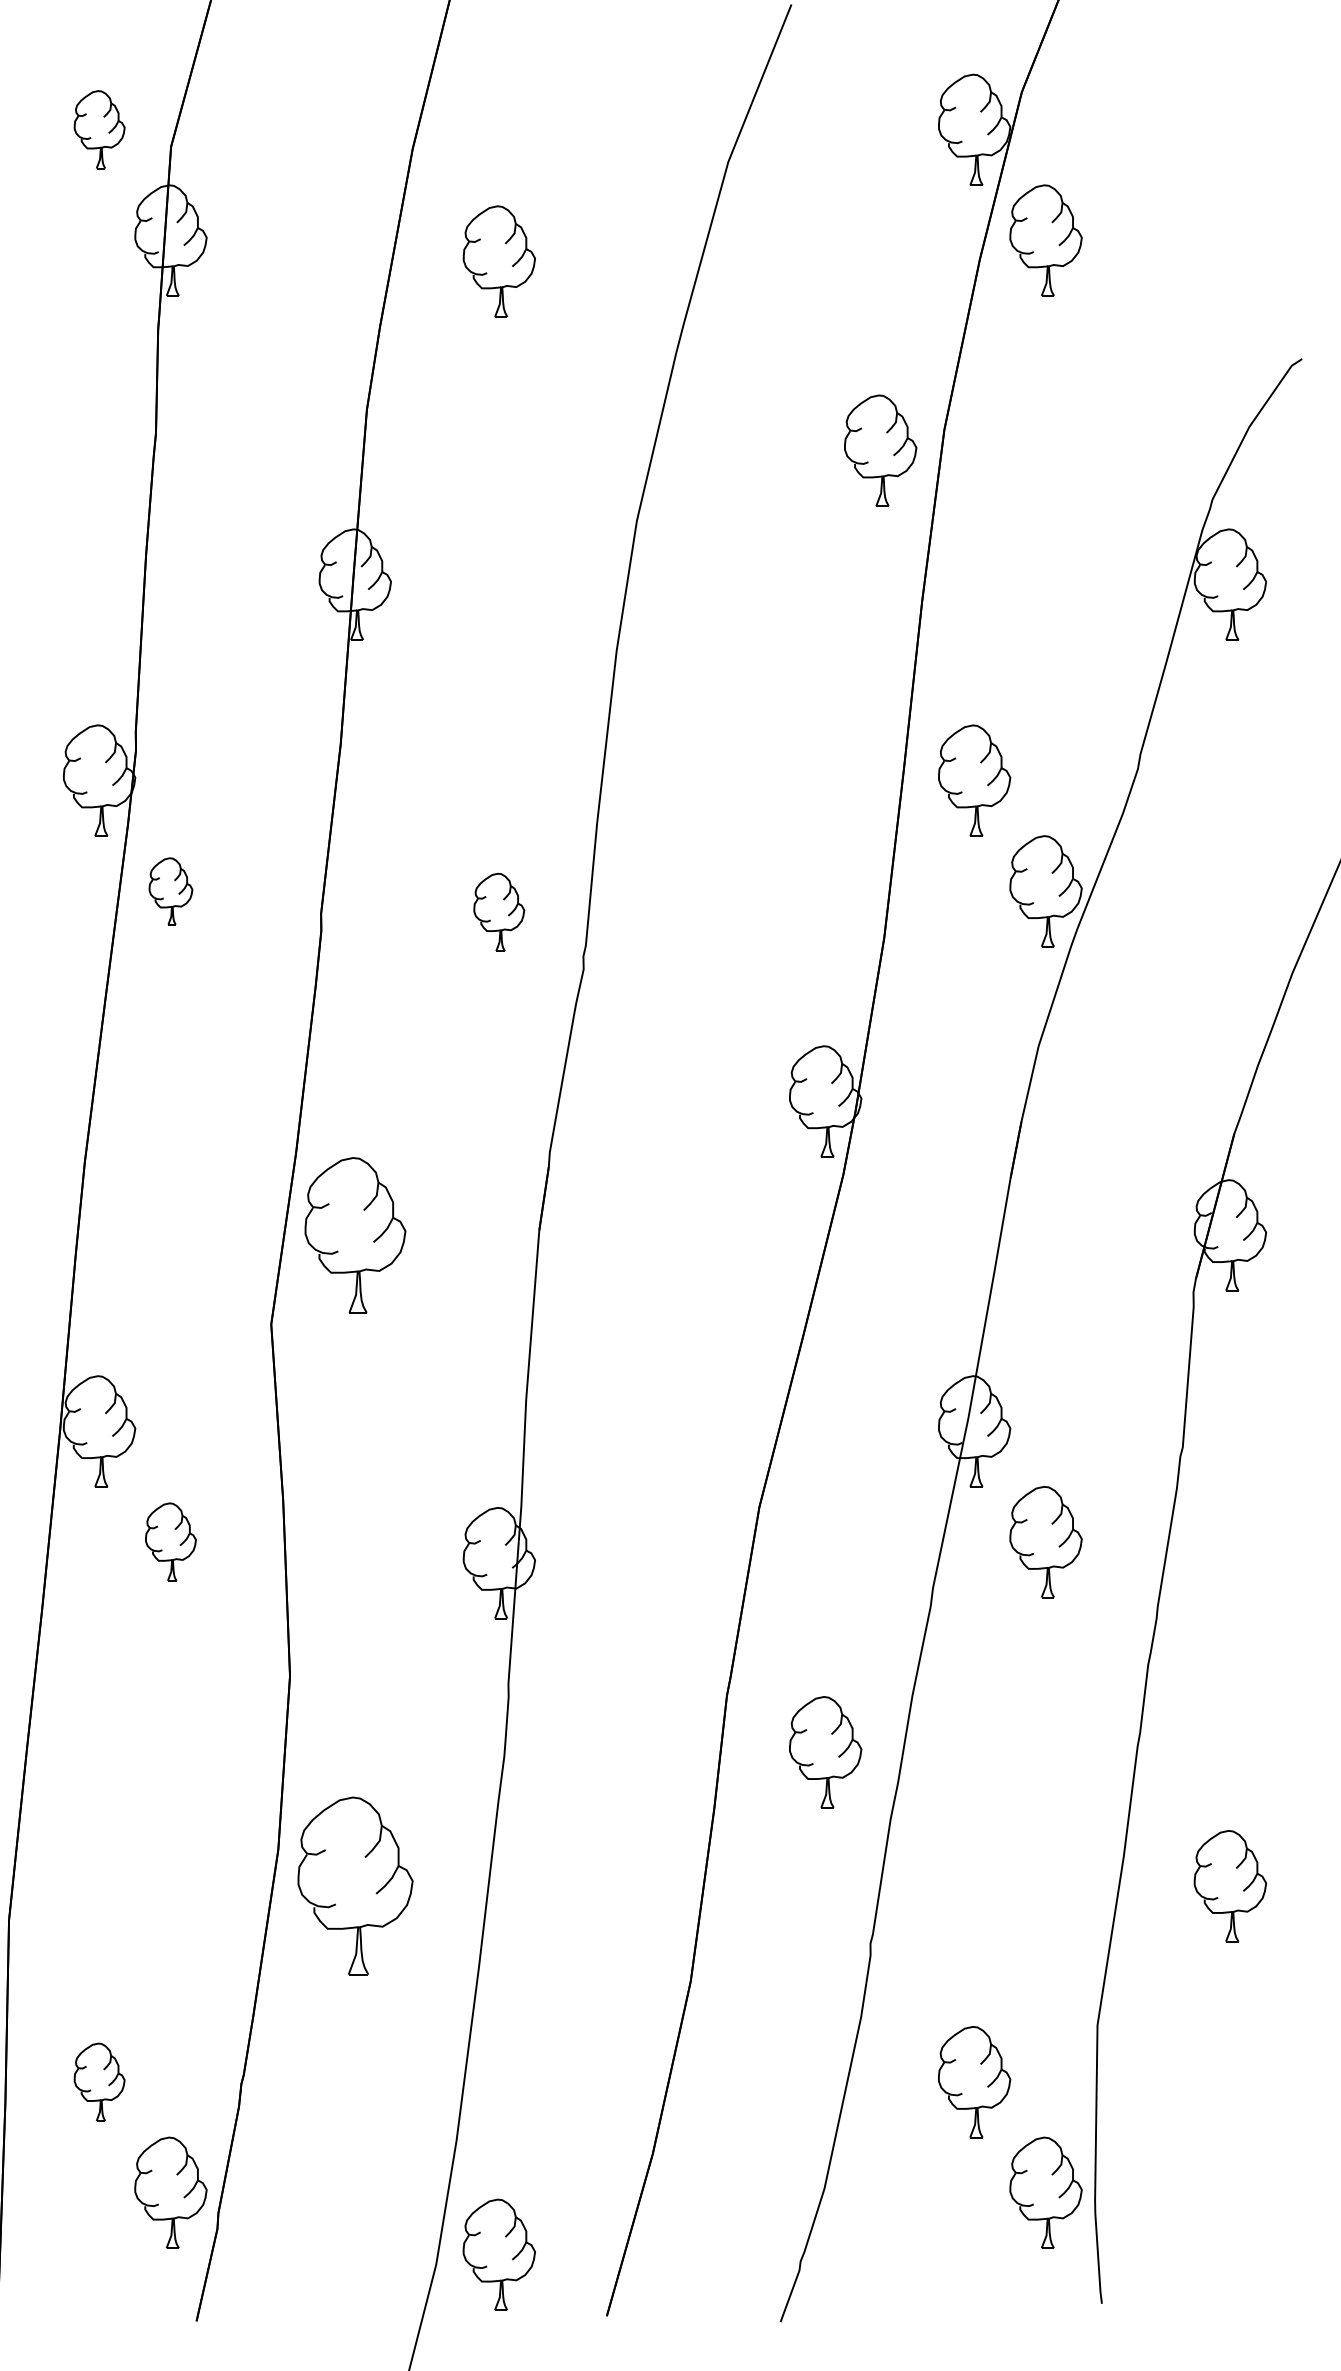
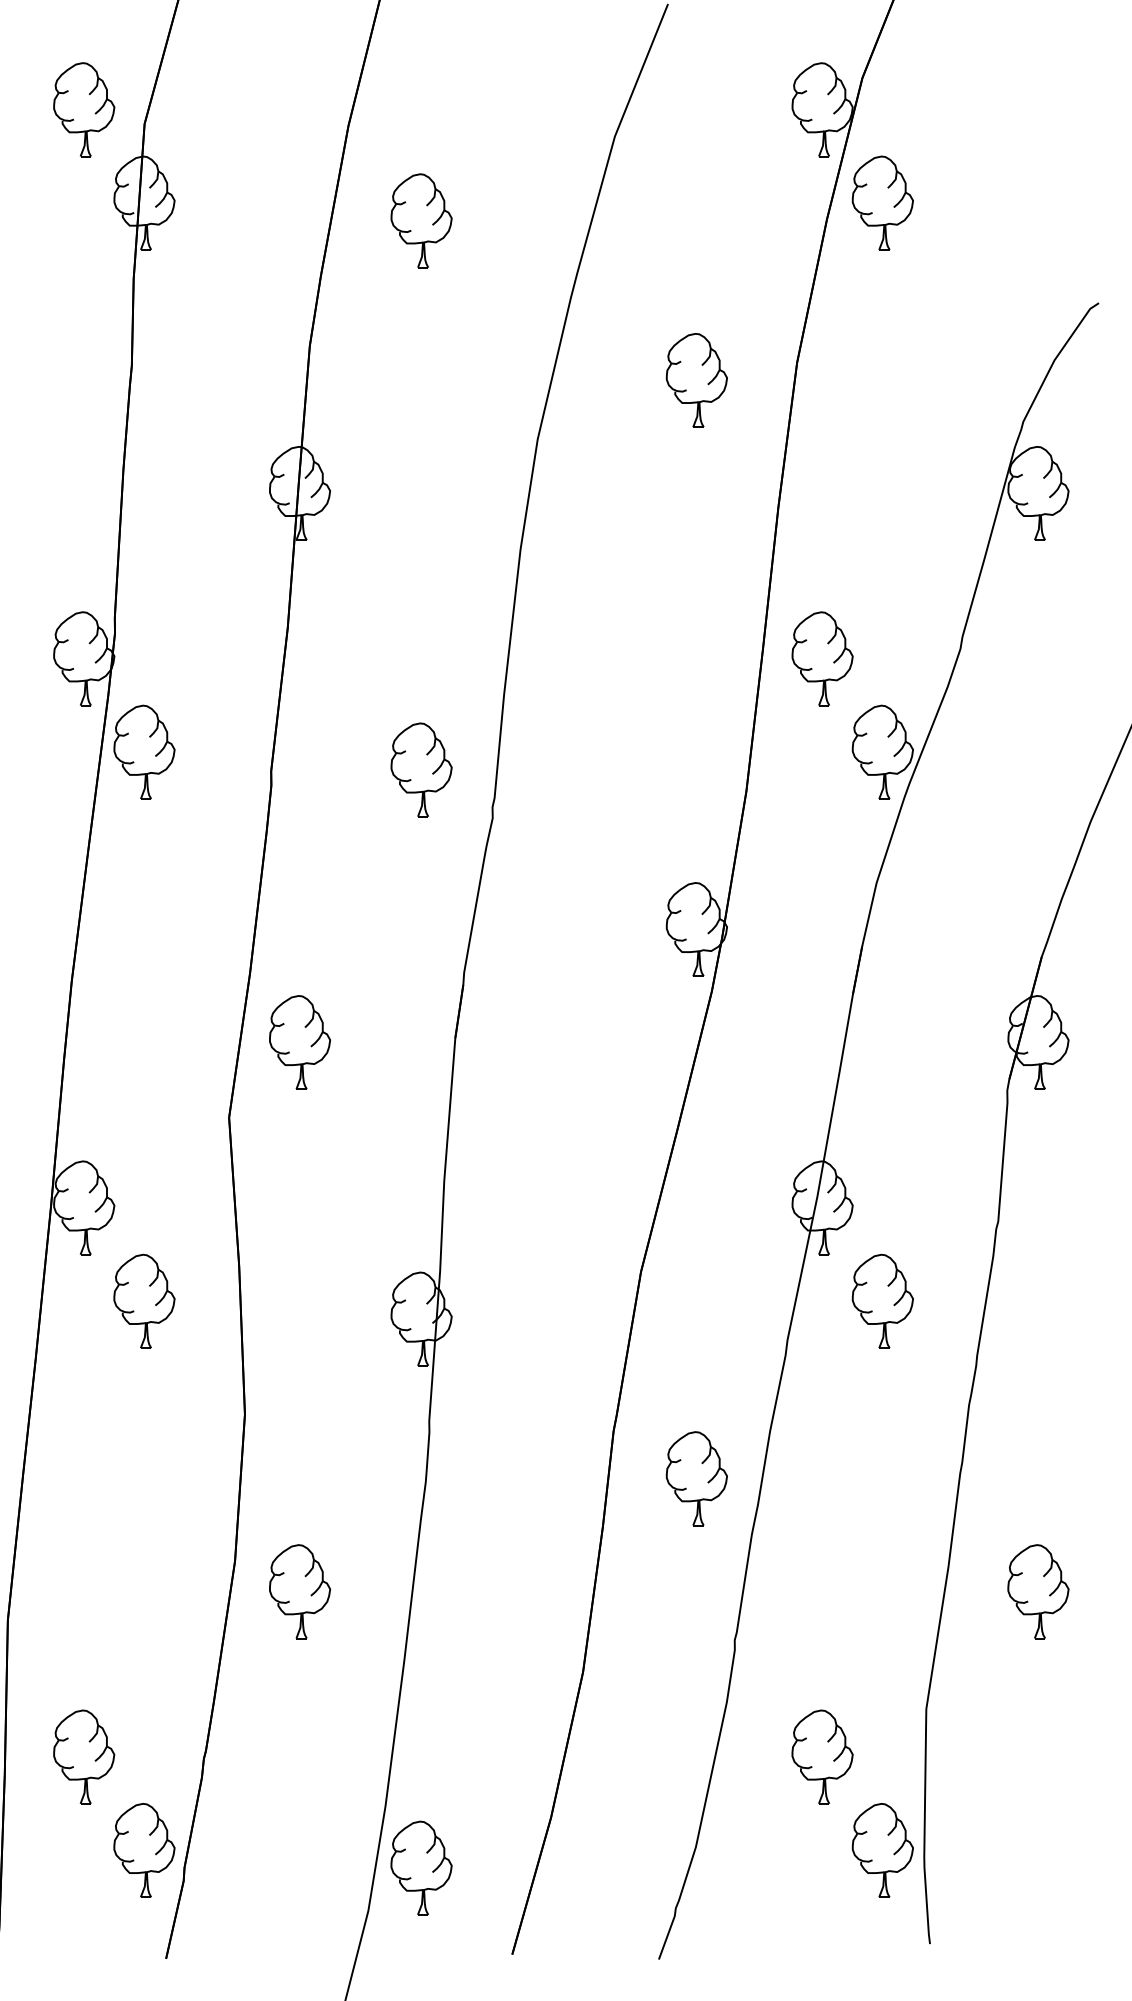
part: (99, 129) -> (84, 109), size x1.43
part: (880, 450) -> (696, 380), moved
part: (170, 891) -> (144, 752), size x1.67
part: (498, 912) -> (420, 770), size x1.43
part: (354, 1235) -> (299, 1042), size x0.71
part: (170, 1541) -> (144, 1300), size x1.43
part: (354, 1886) -> (299, 1592), size x0.62
part: (99, 2082) -> (84, 1757), size x1.43
part: (498, 2254) -> (420, 1867), moved

